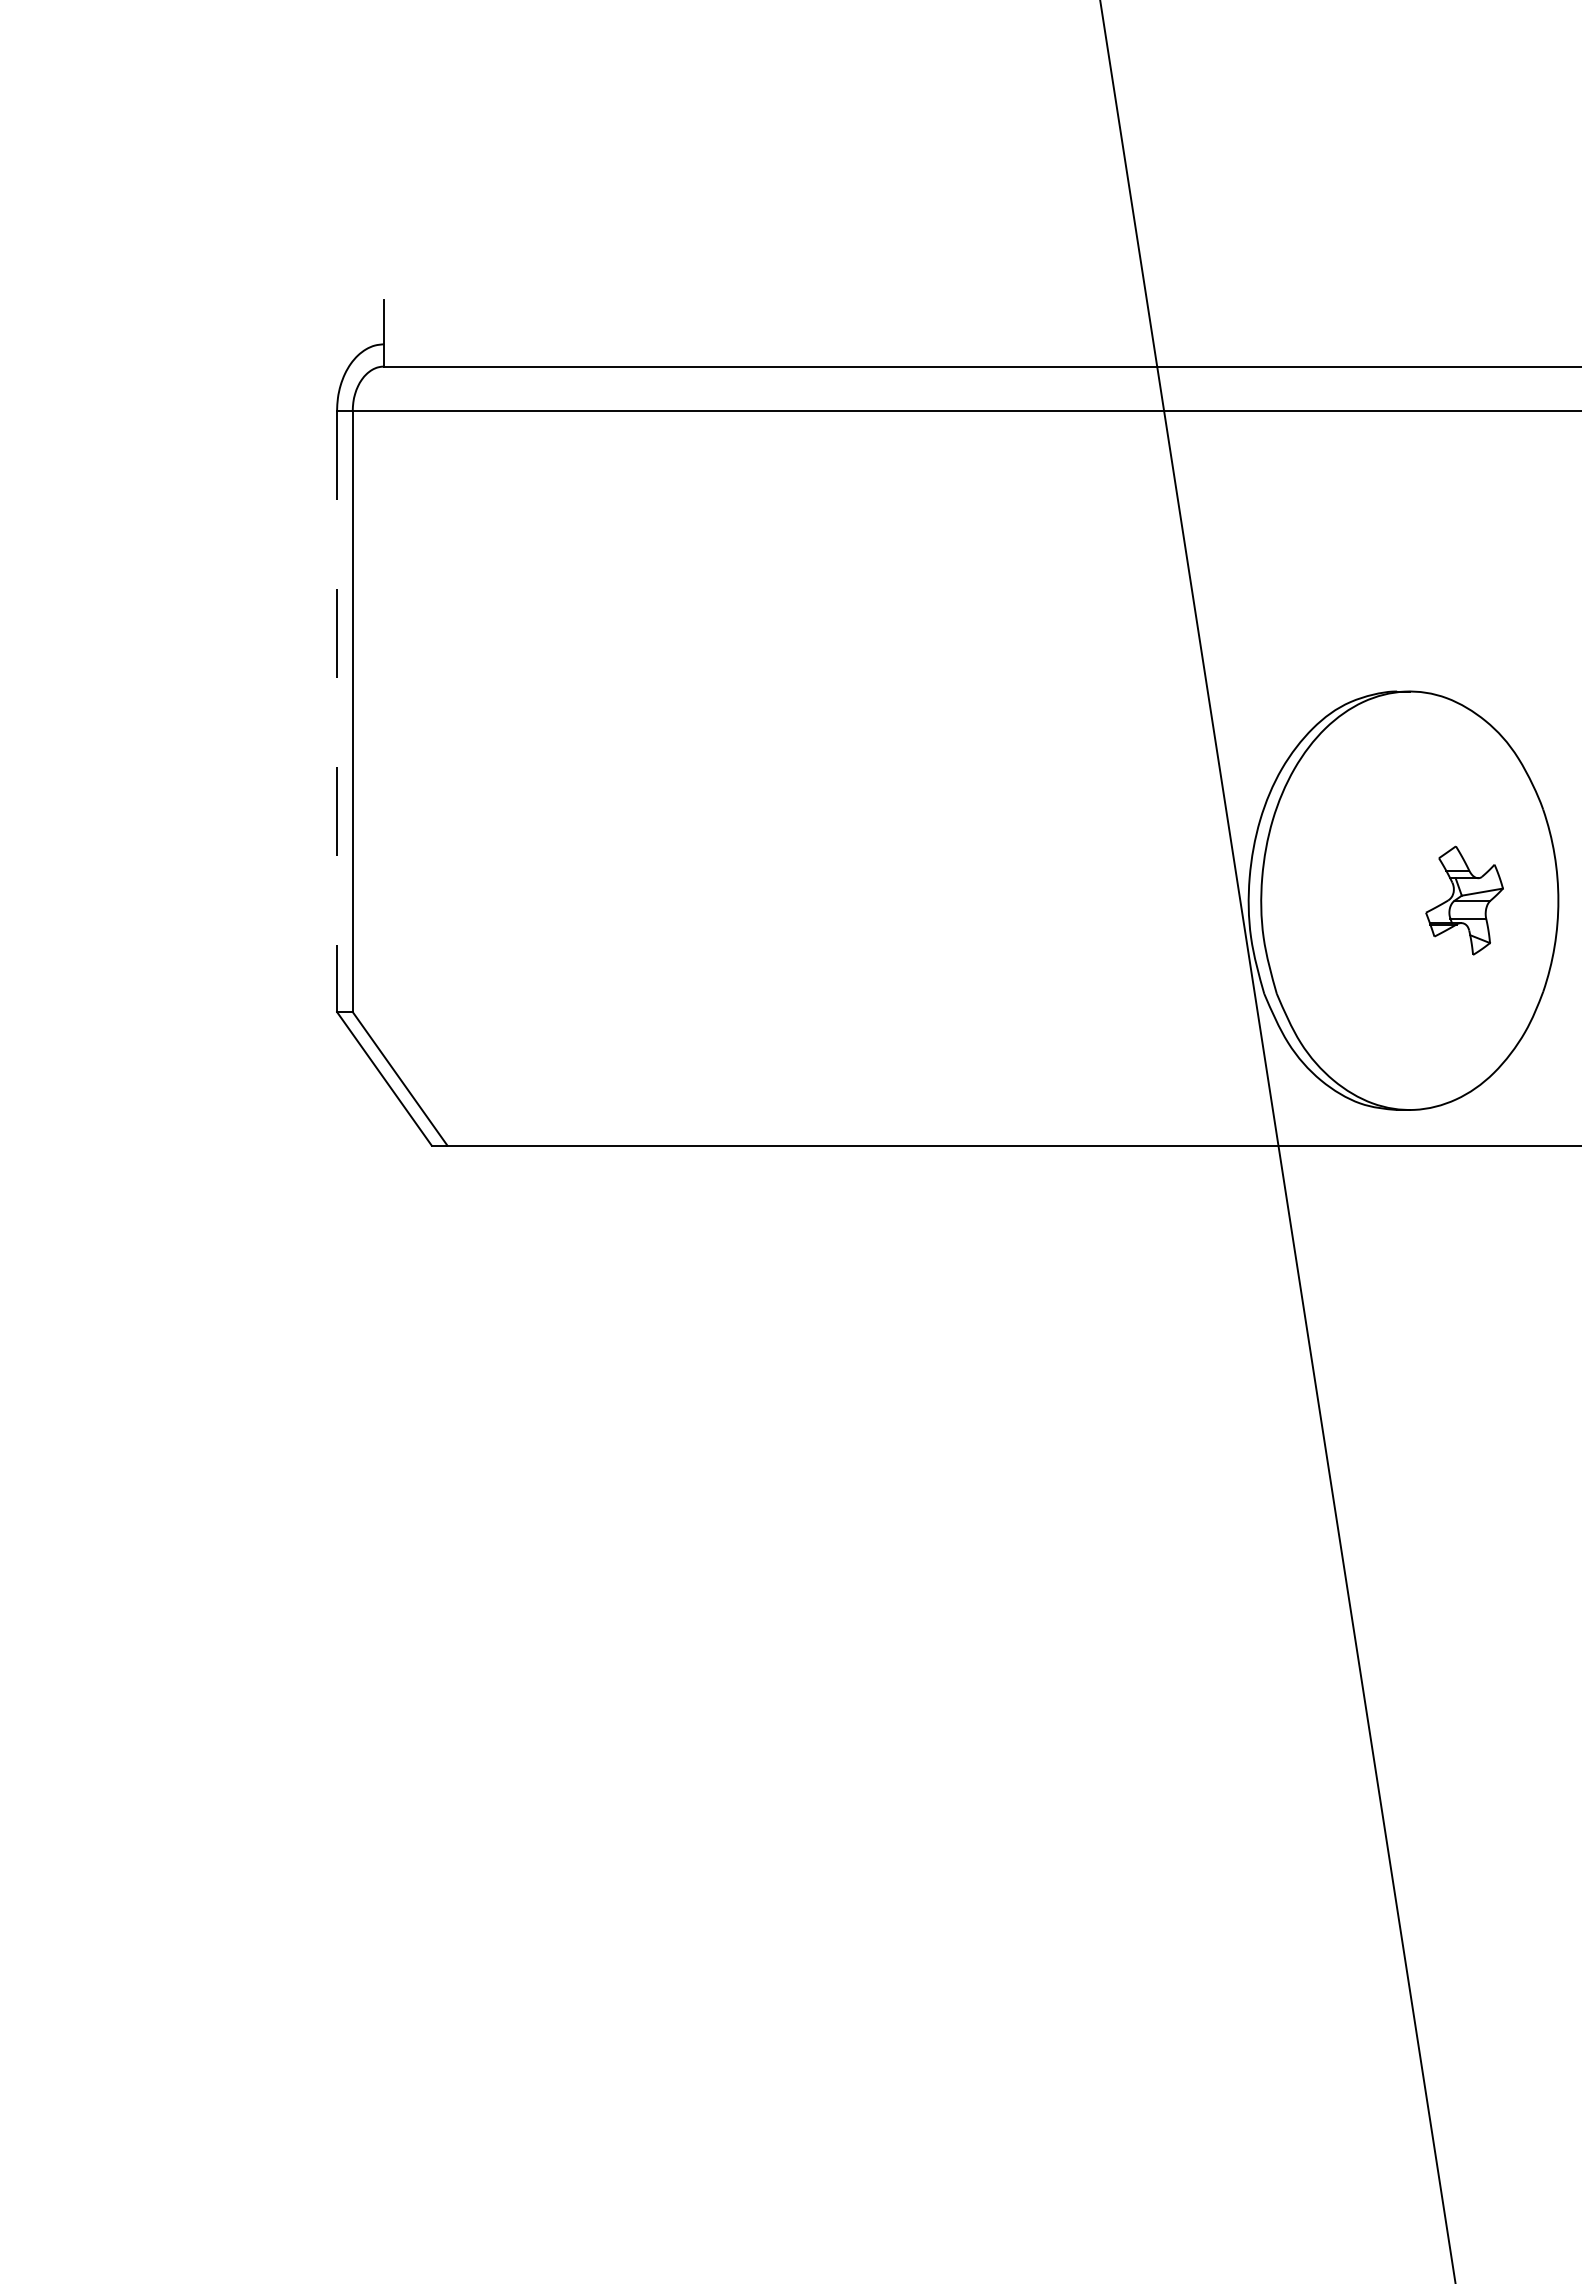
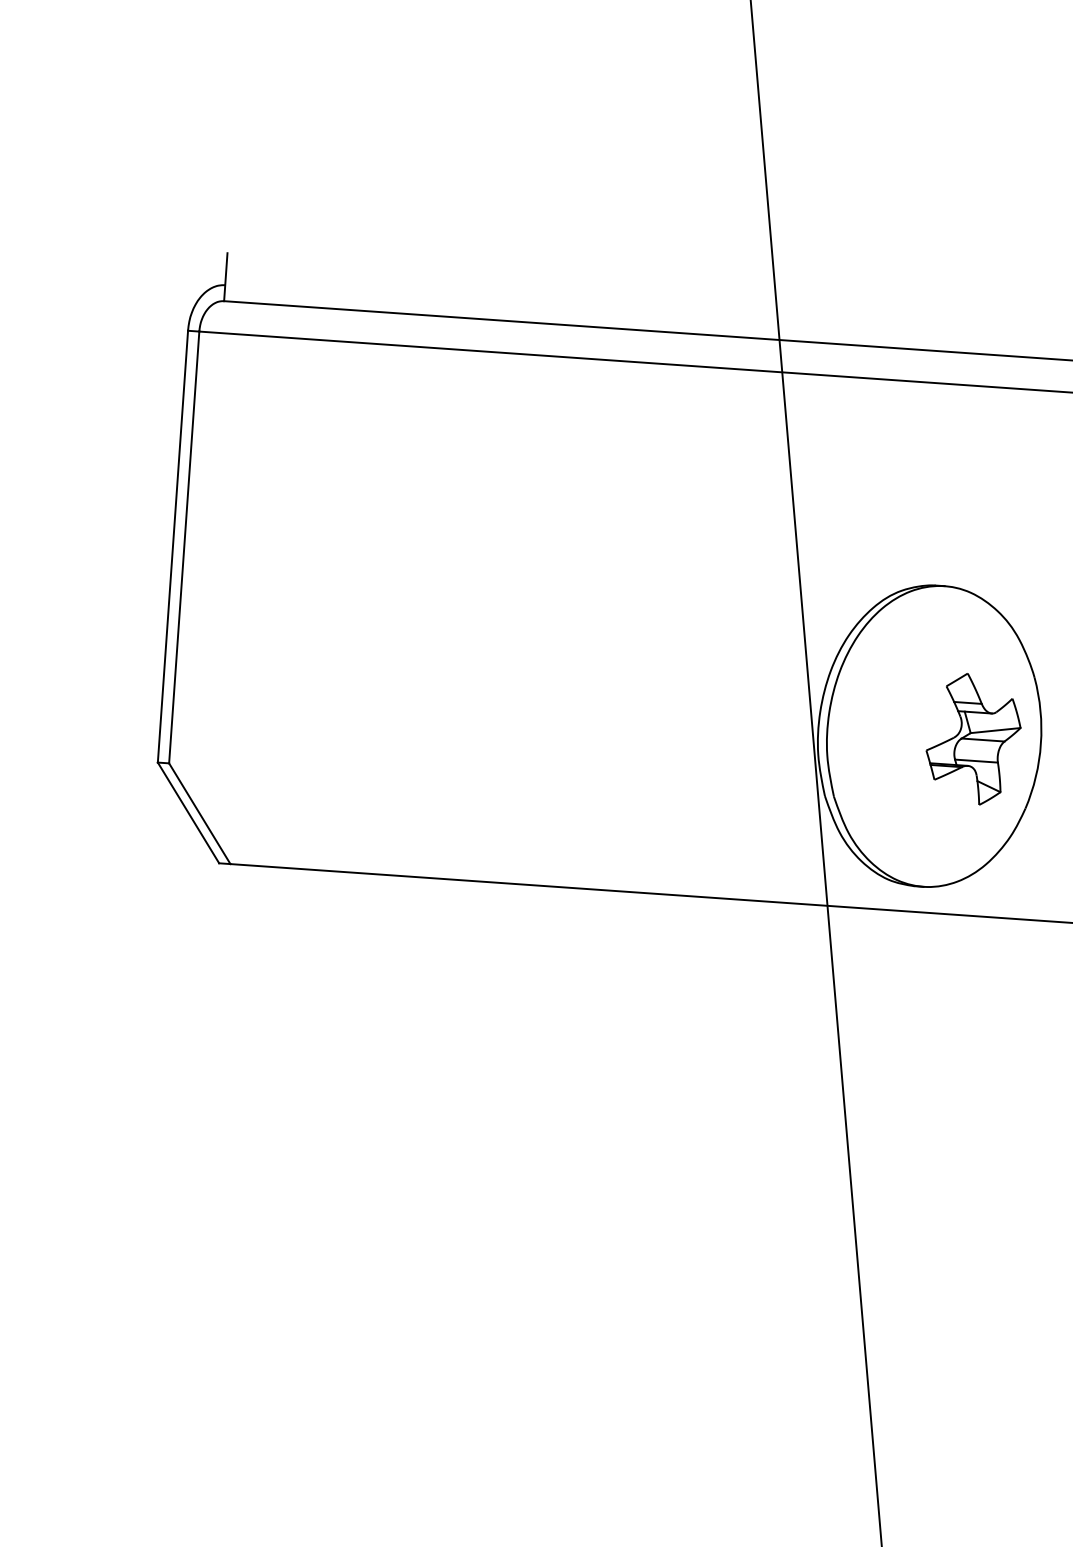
line: (337, 711) -> (173, 546), dashed -> solid
part: (1464, 900) -> (973, 739), size x1.67

